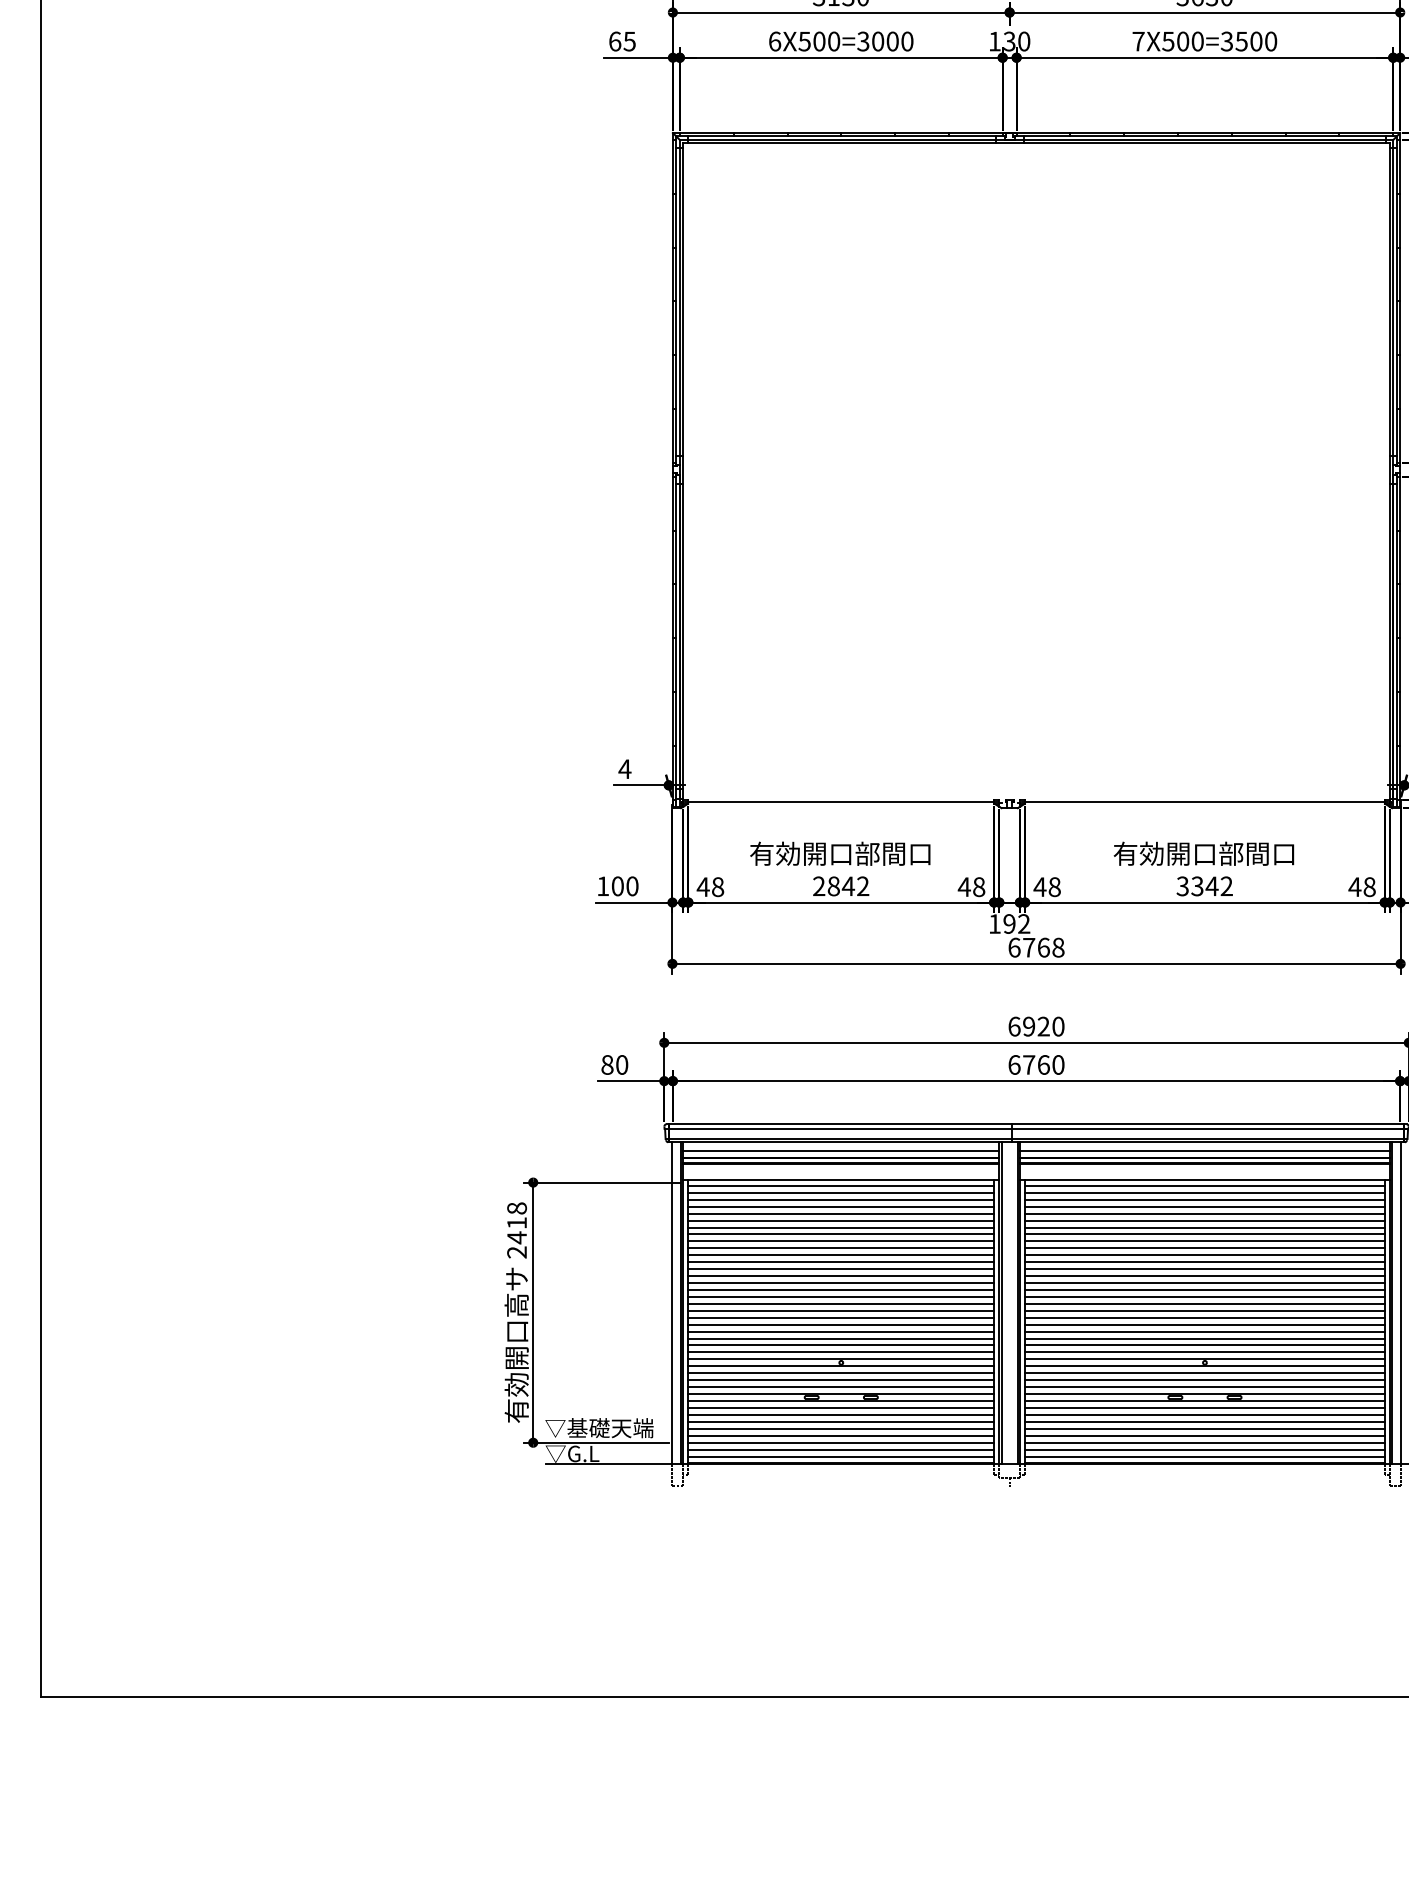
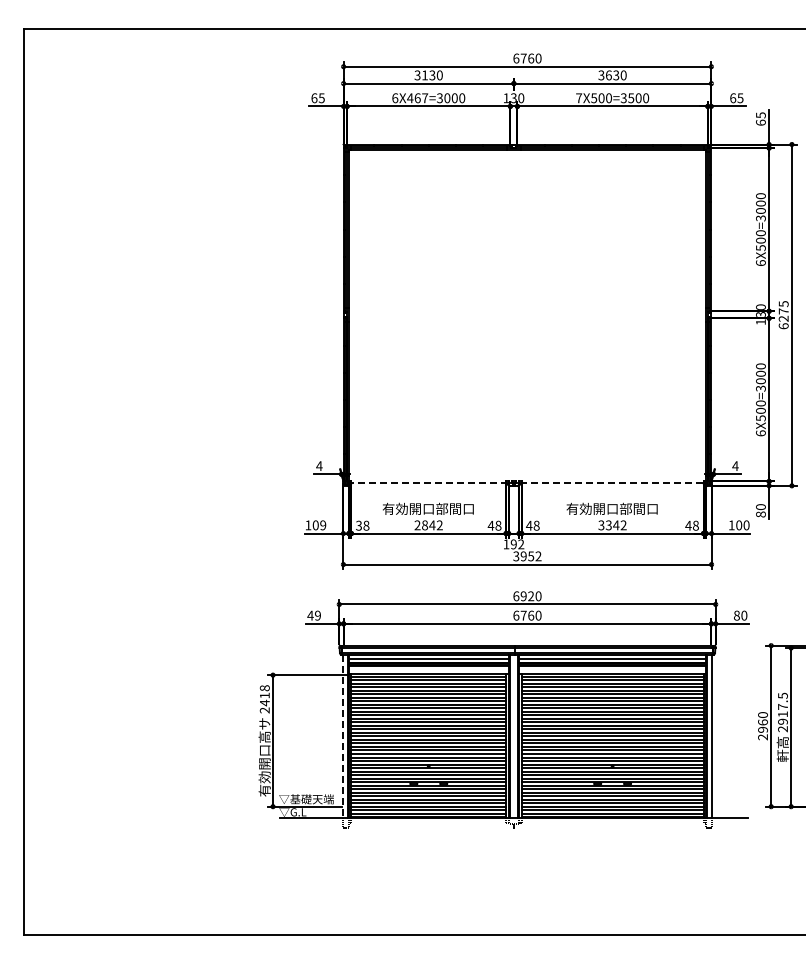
text: (818, 42) -> (417, 98), 6X500=3000 -> 6X467=3000
line: (840, 801) -> (428, 482), solid -> dashed
line: (1204, 801) -> (612, 482), solid -> dashed
text: (633, 886) -> (323, 525), 100 -> 109
text: (702, 886) -> (358, 525), 48 -> 38
text: (1036, 947) -> (527, 556), 6768 -> 3952
text: (613, 1064) -> (313, 615), 80 -> 49
line: (672, 1303) -> (343, 736), solid -> dashed

